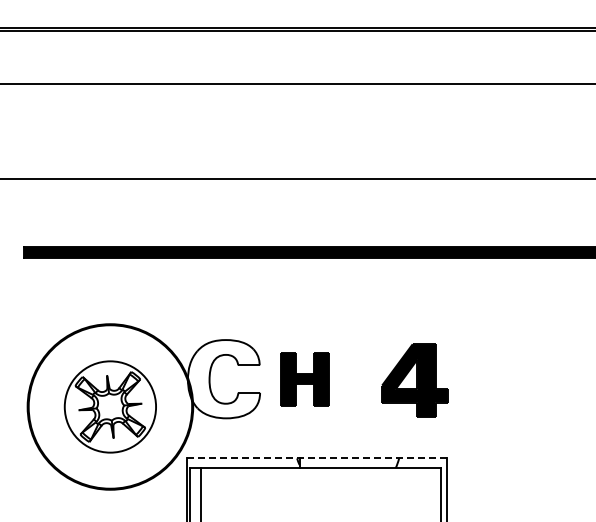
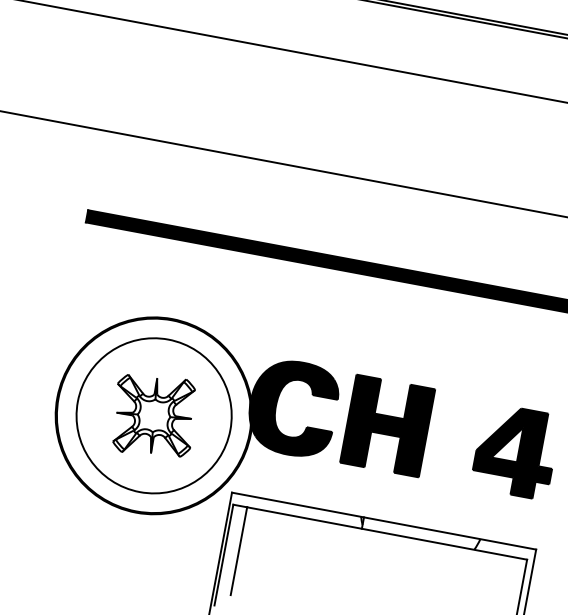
fill: (223, 379) -> (292, 408), added
part: (304, 379) -> (387, 426), size x1.43
circle: (110, 406) -> (154, 415), size x1.43
line: (317, 458) -> (384, 521), dashed -> solid

